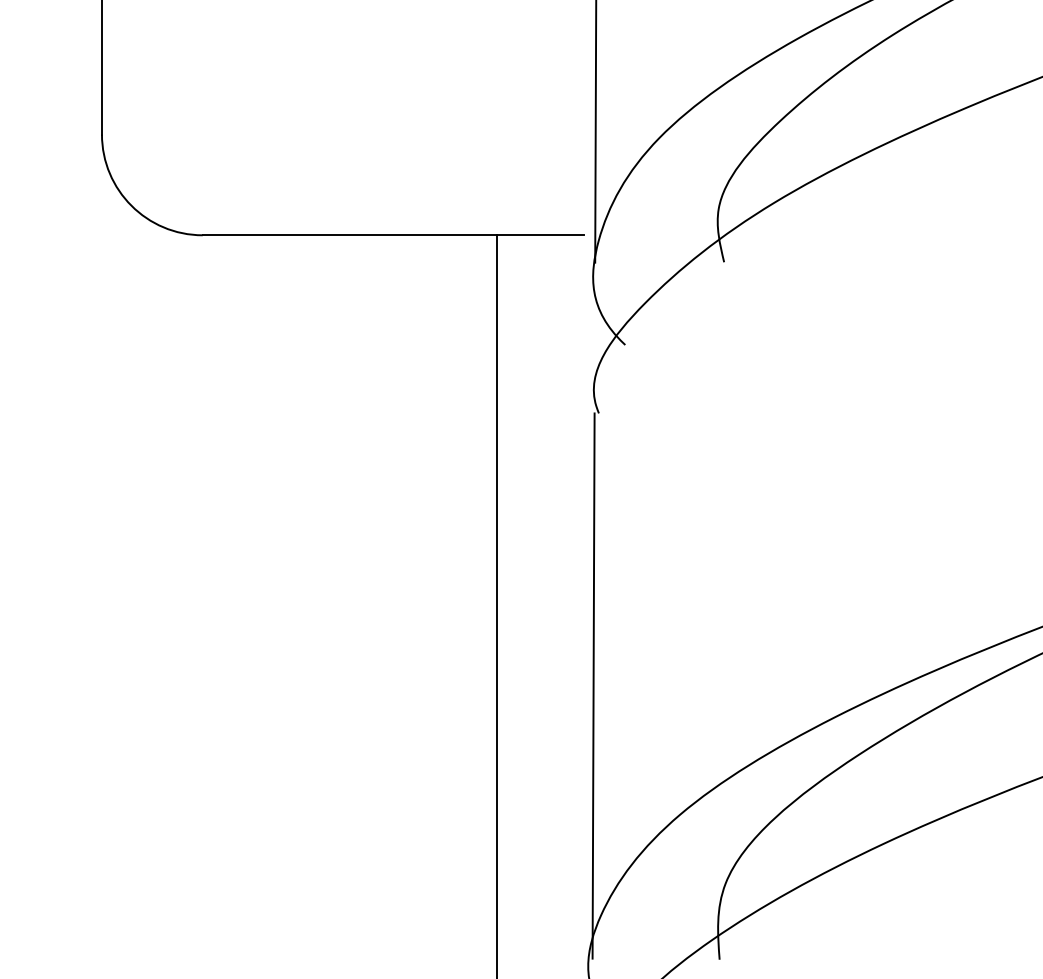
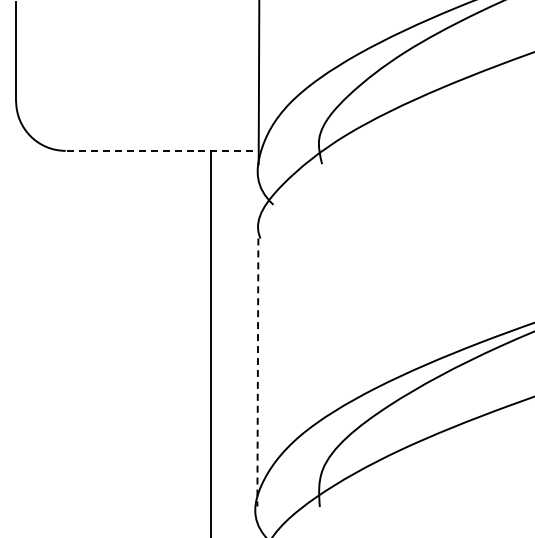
line: (393, 234) -> (159, 150), solid -> dashed
line: (592, 688) -> (257, 373), solid -> dashed

